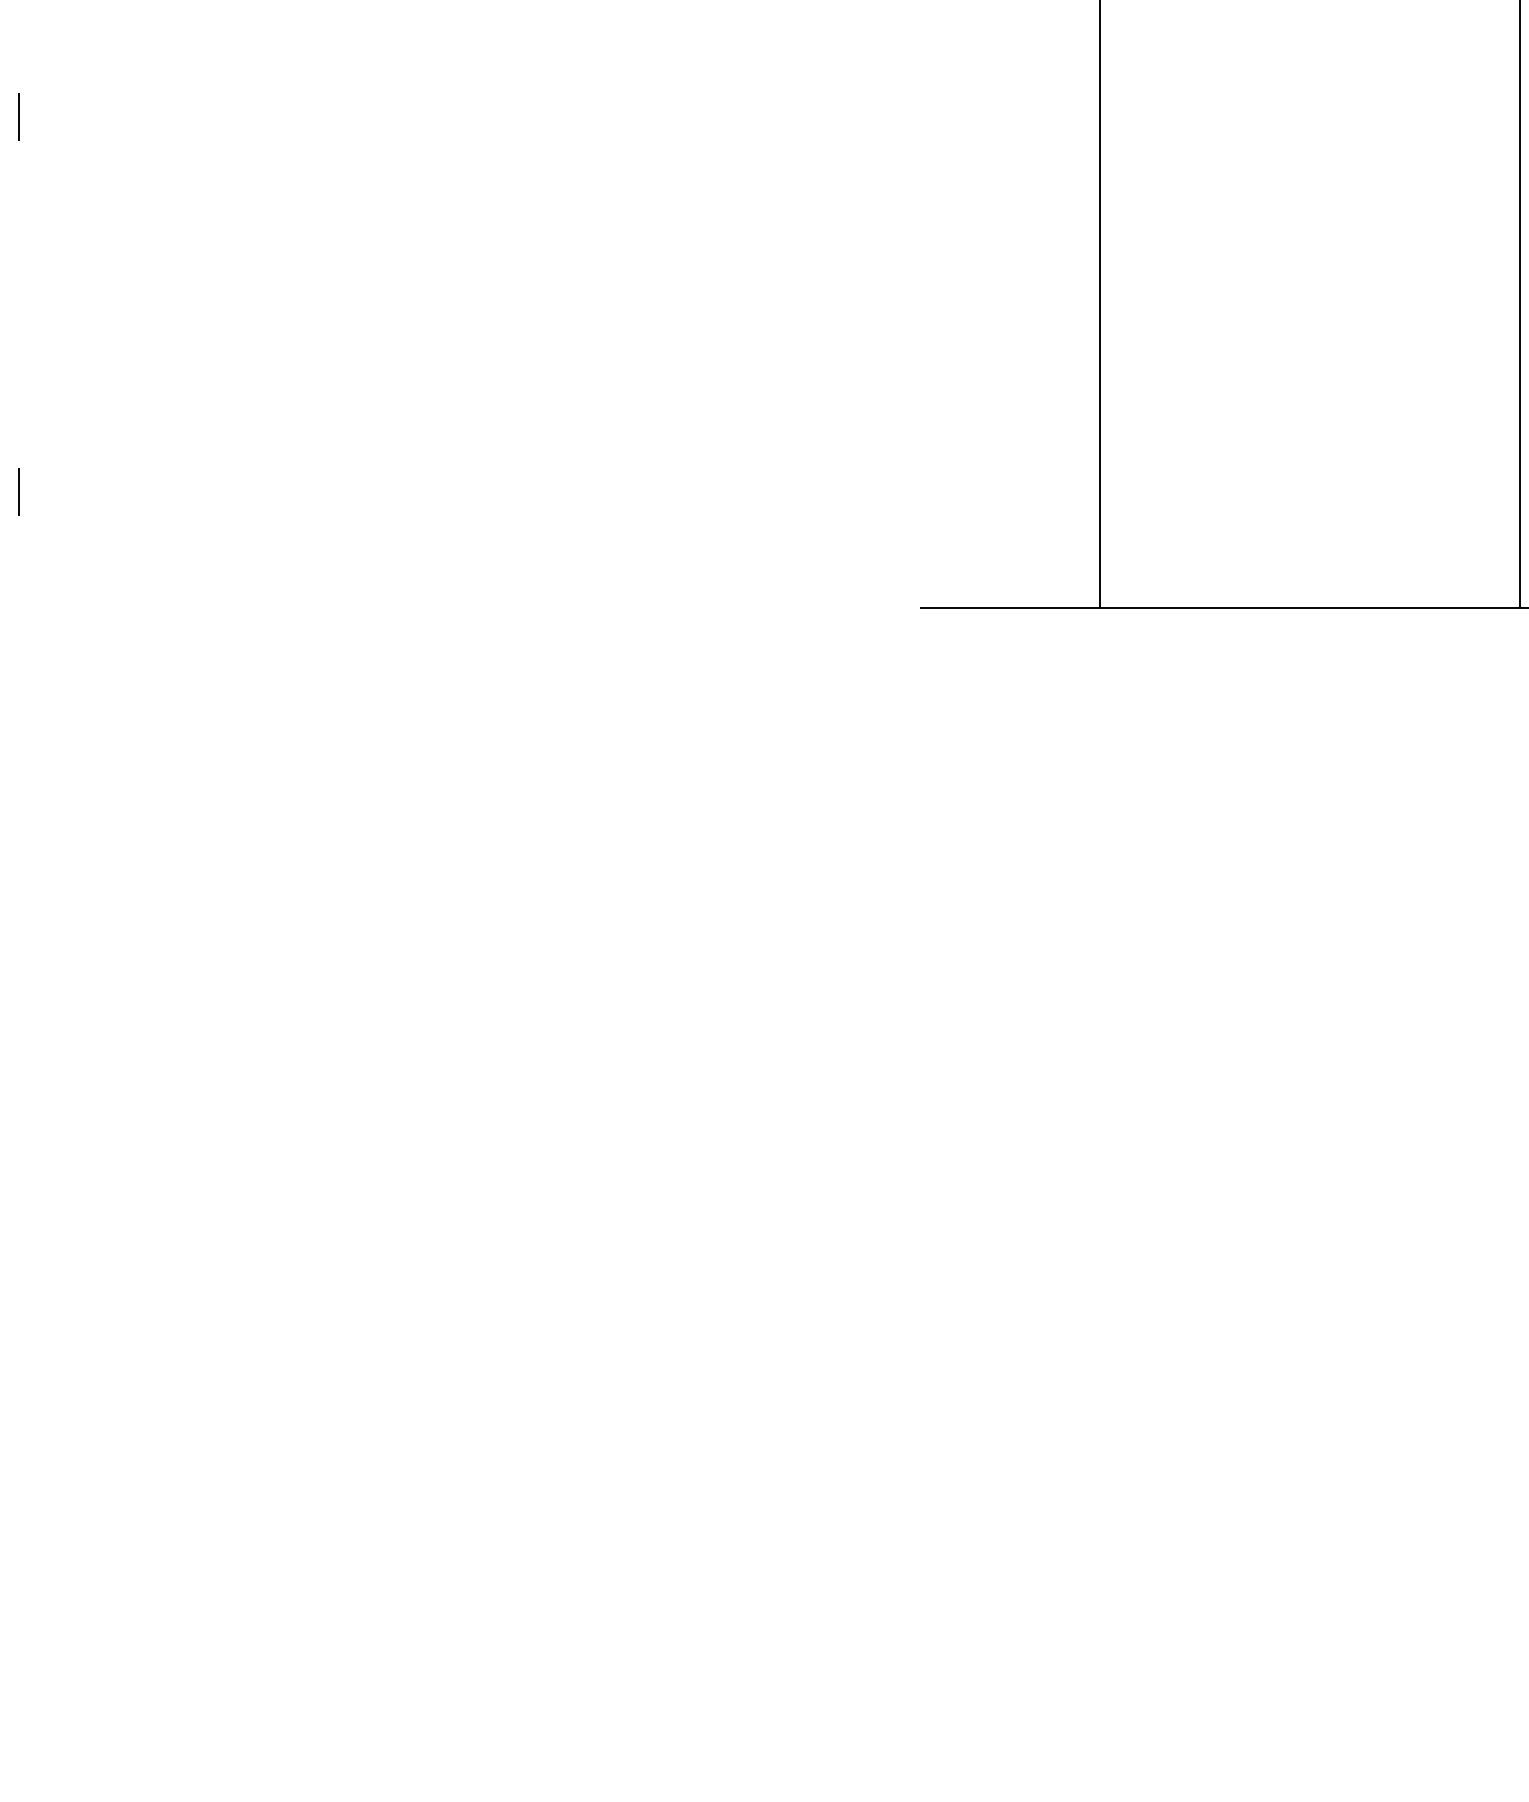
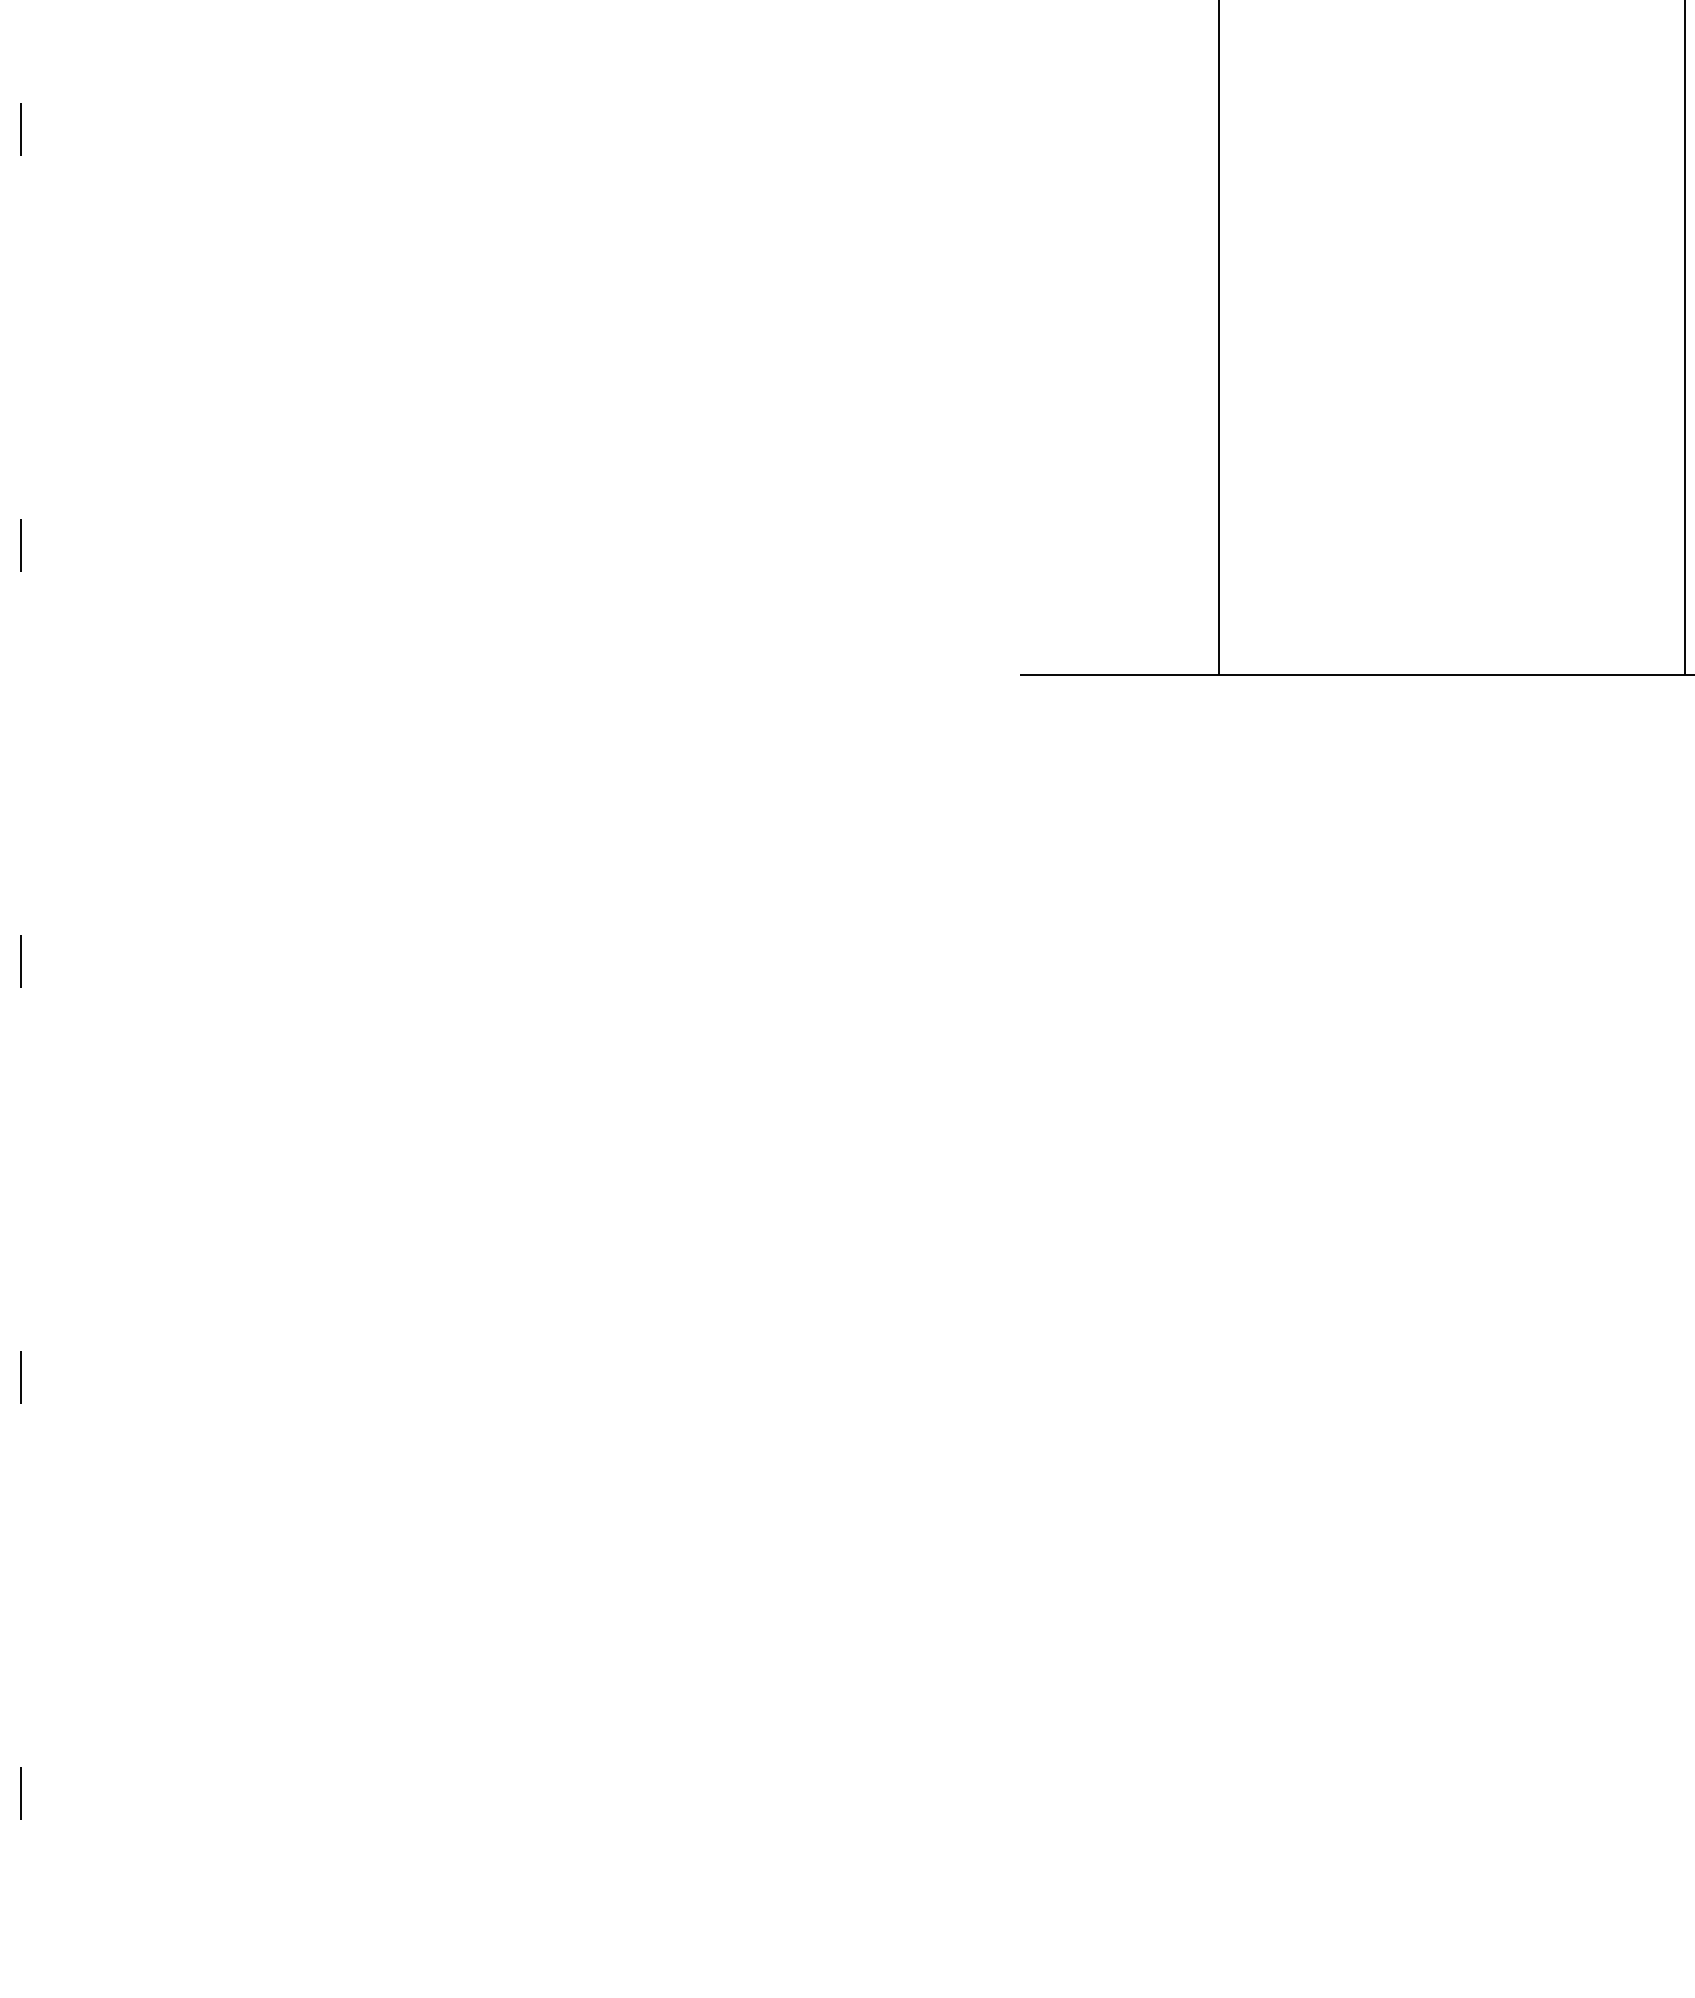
line: (19, 867) -> (21, 961), added
line: (19, 1242) -> (21, 1377), added
line: (19, 1617) -> (21, 1793), added

